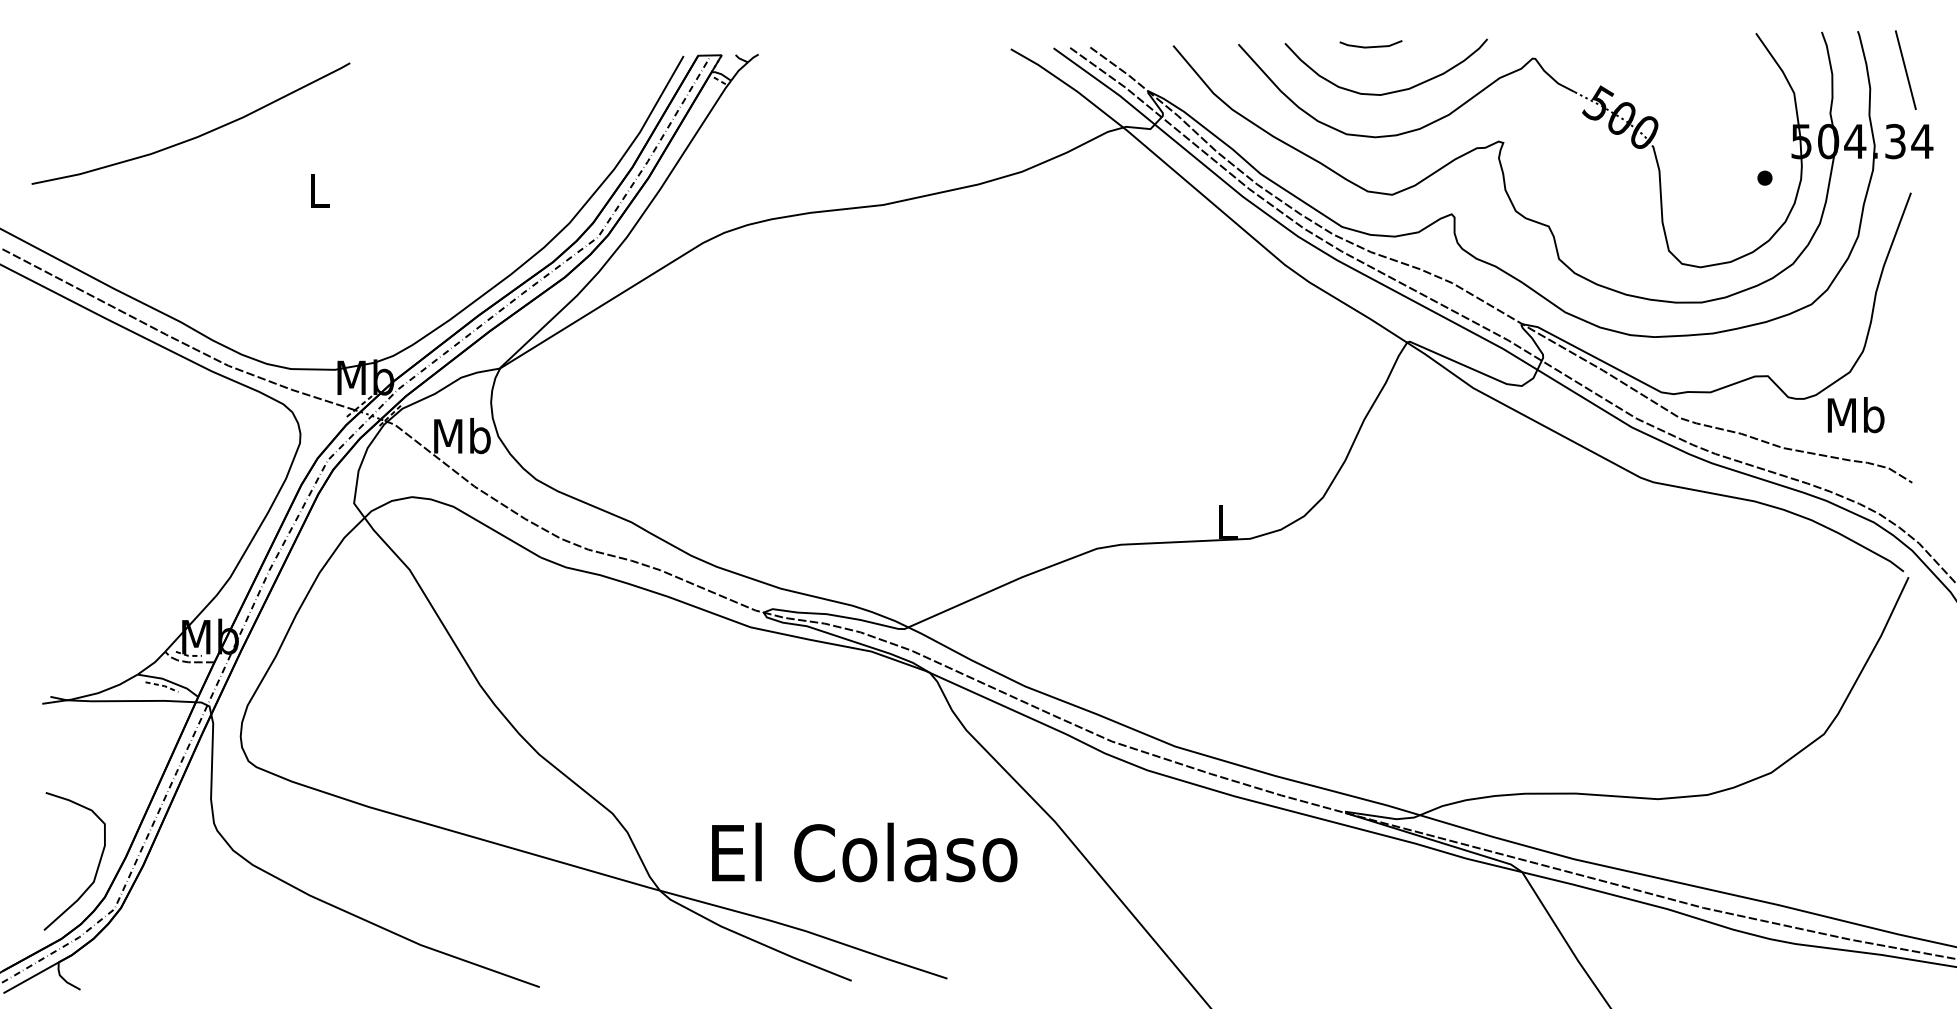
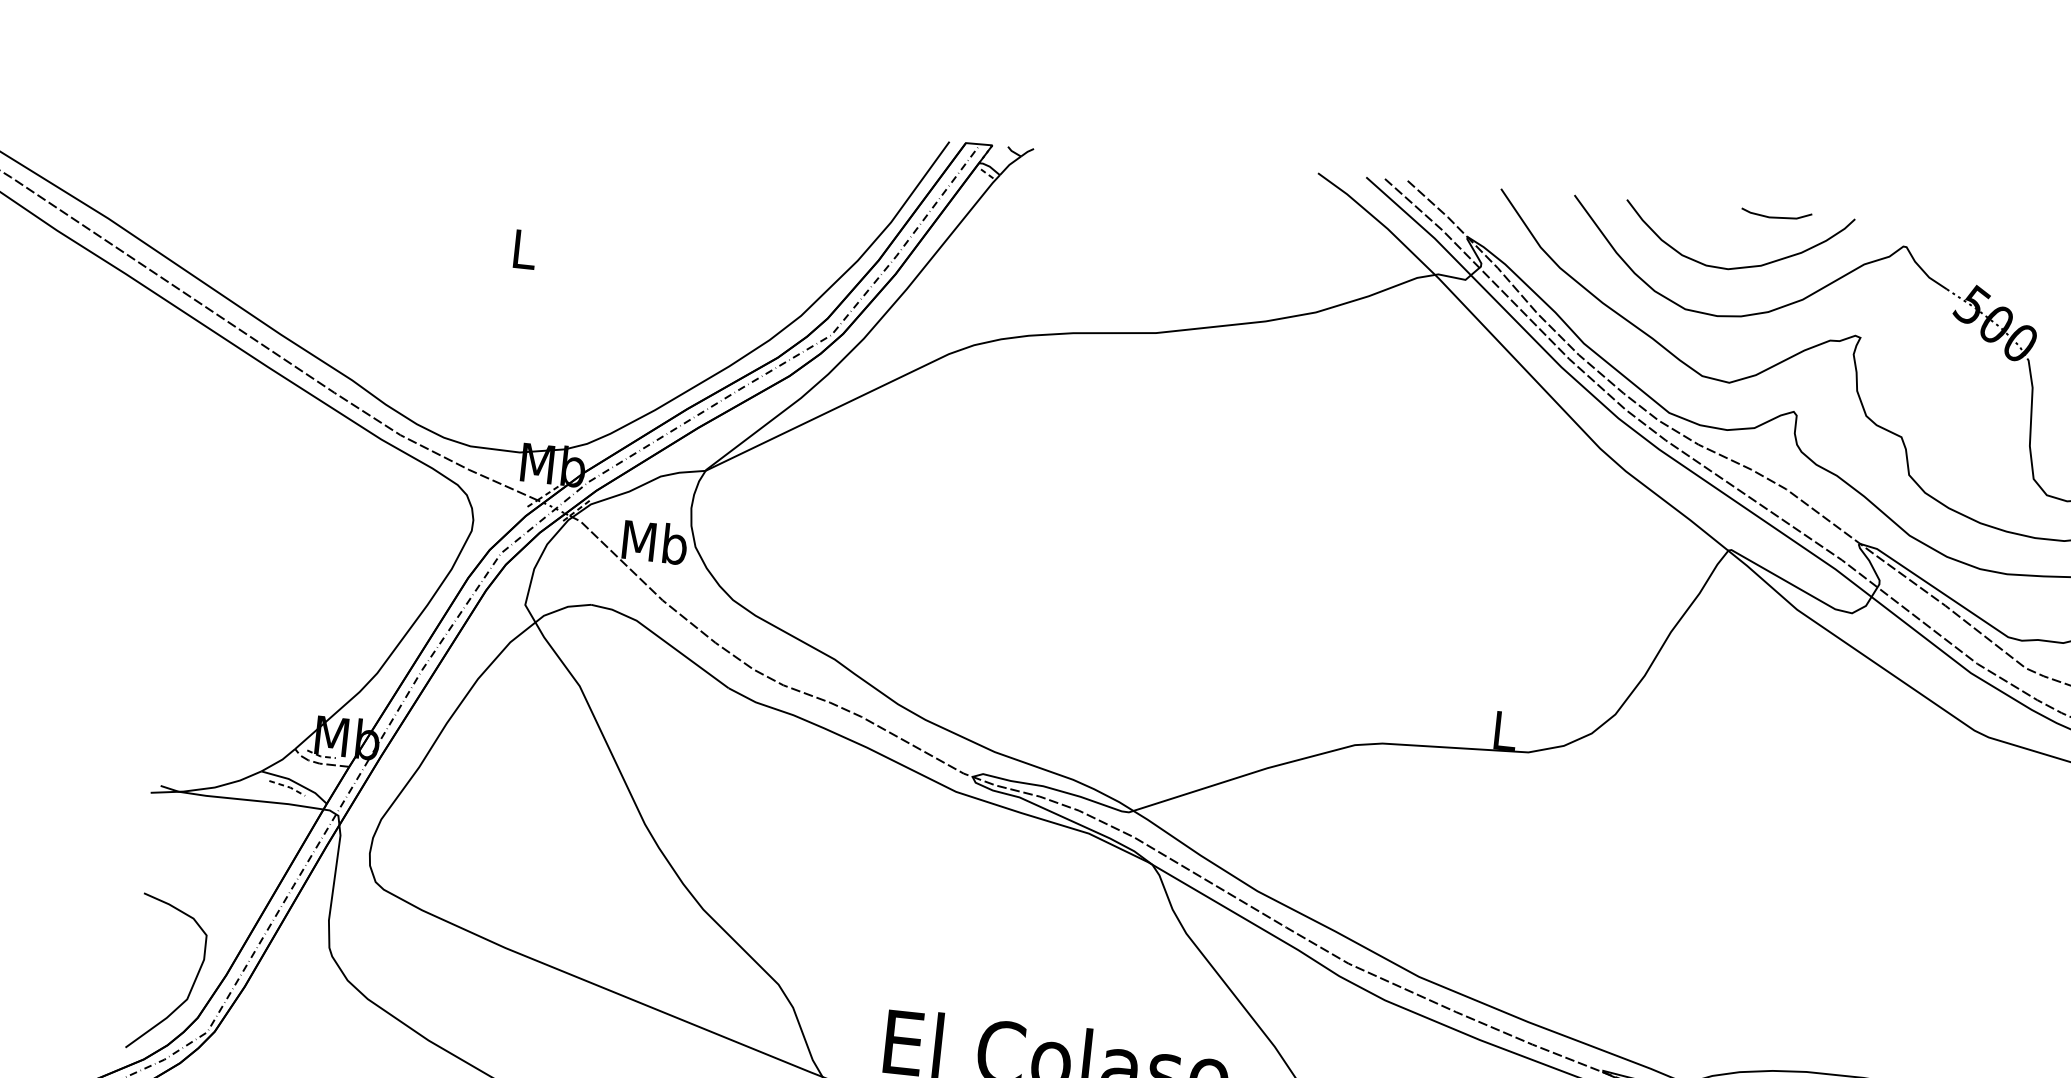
line: (1370, 46) -> (1775, 216), moved
curve: (195, 136) -> (391, 173), removed

